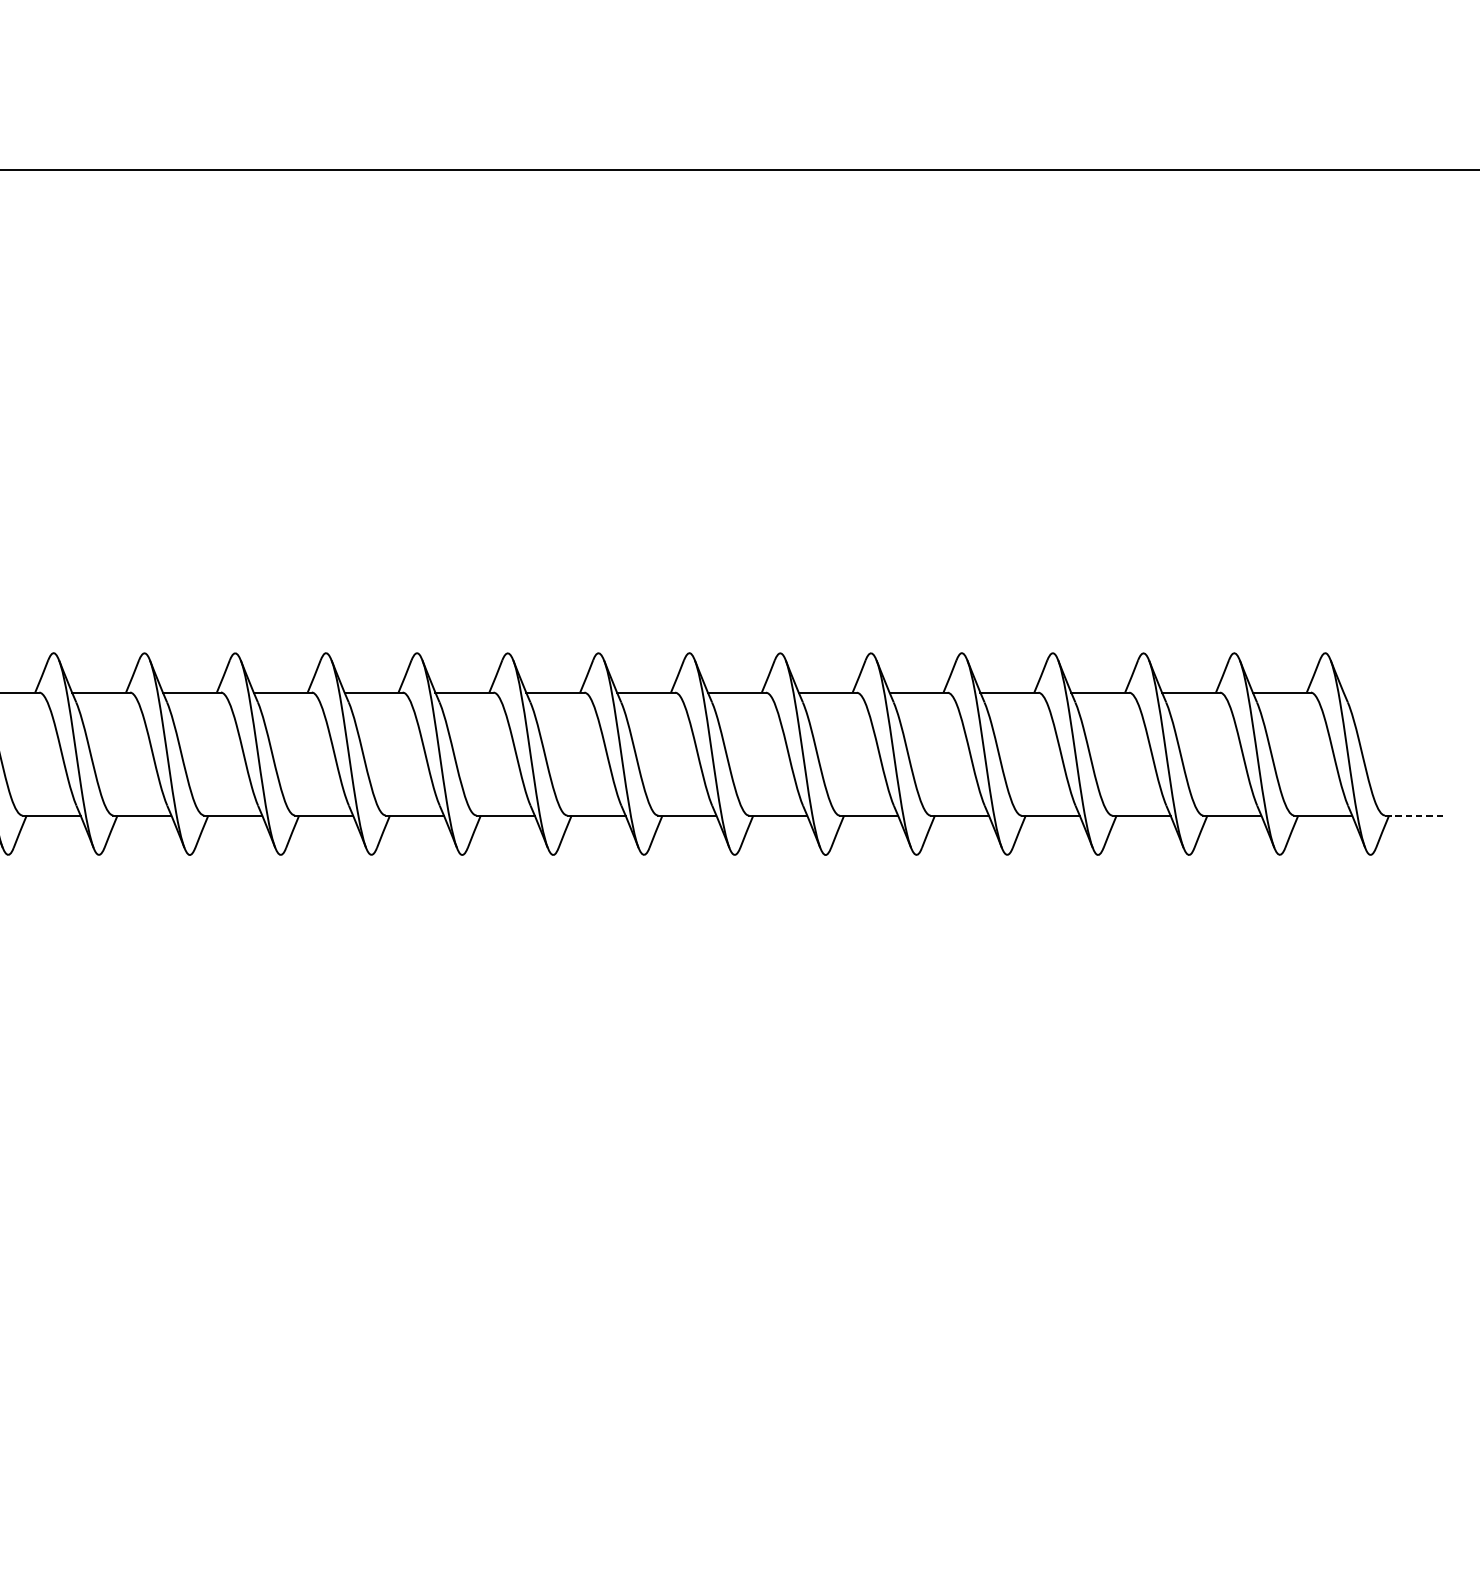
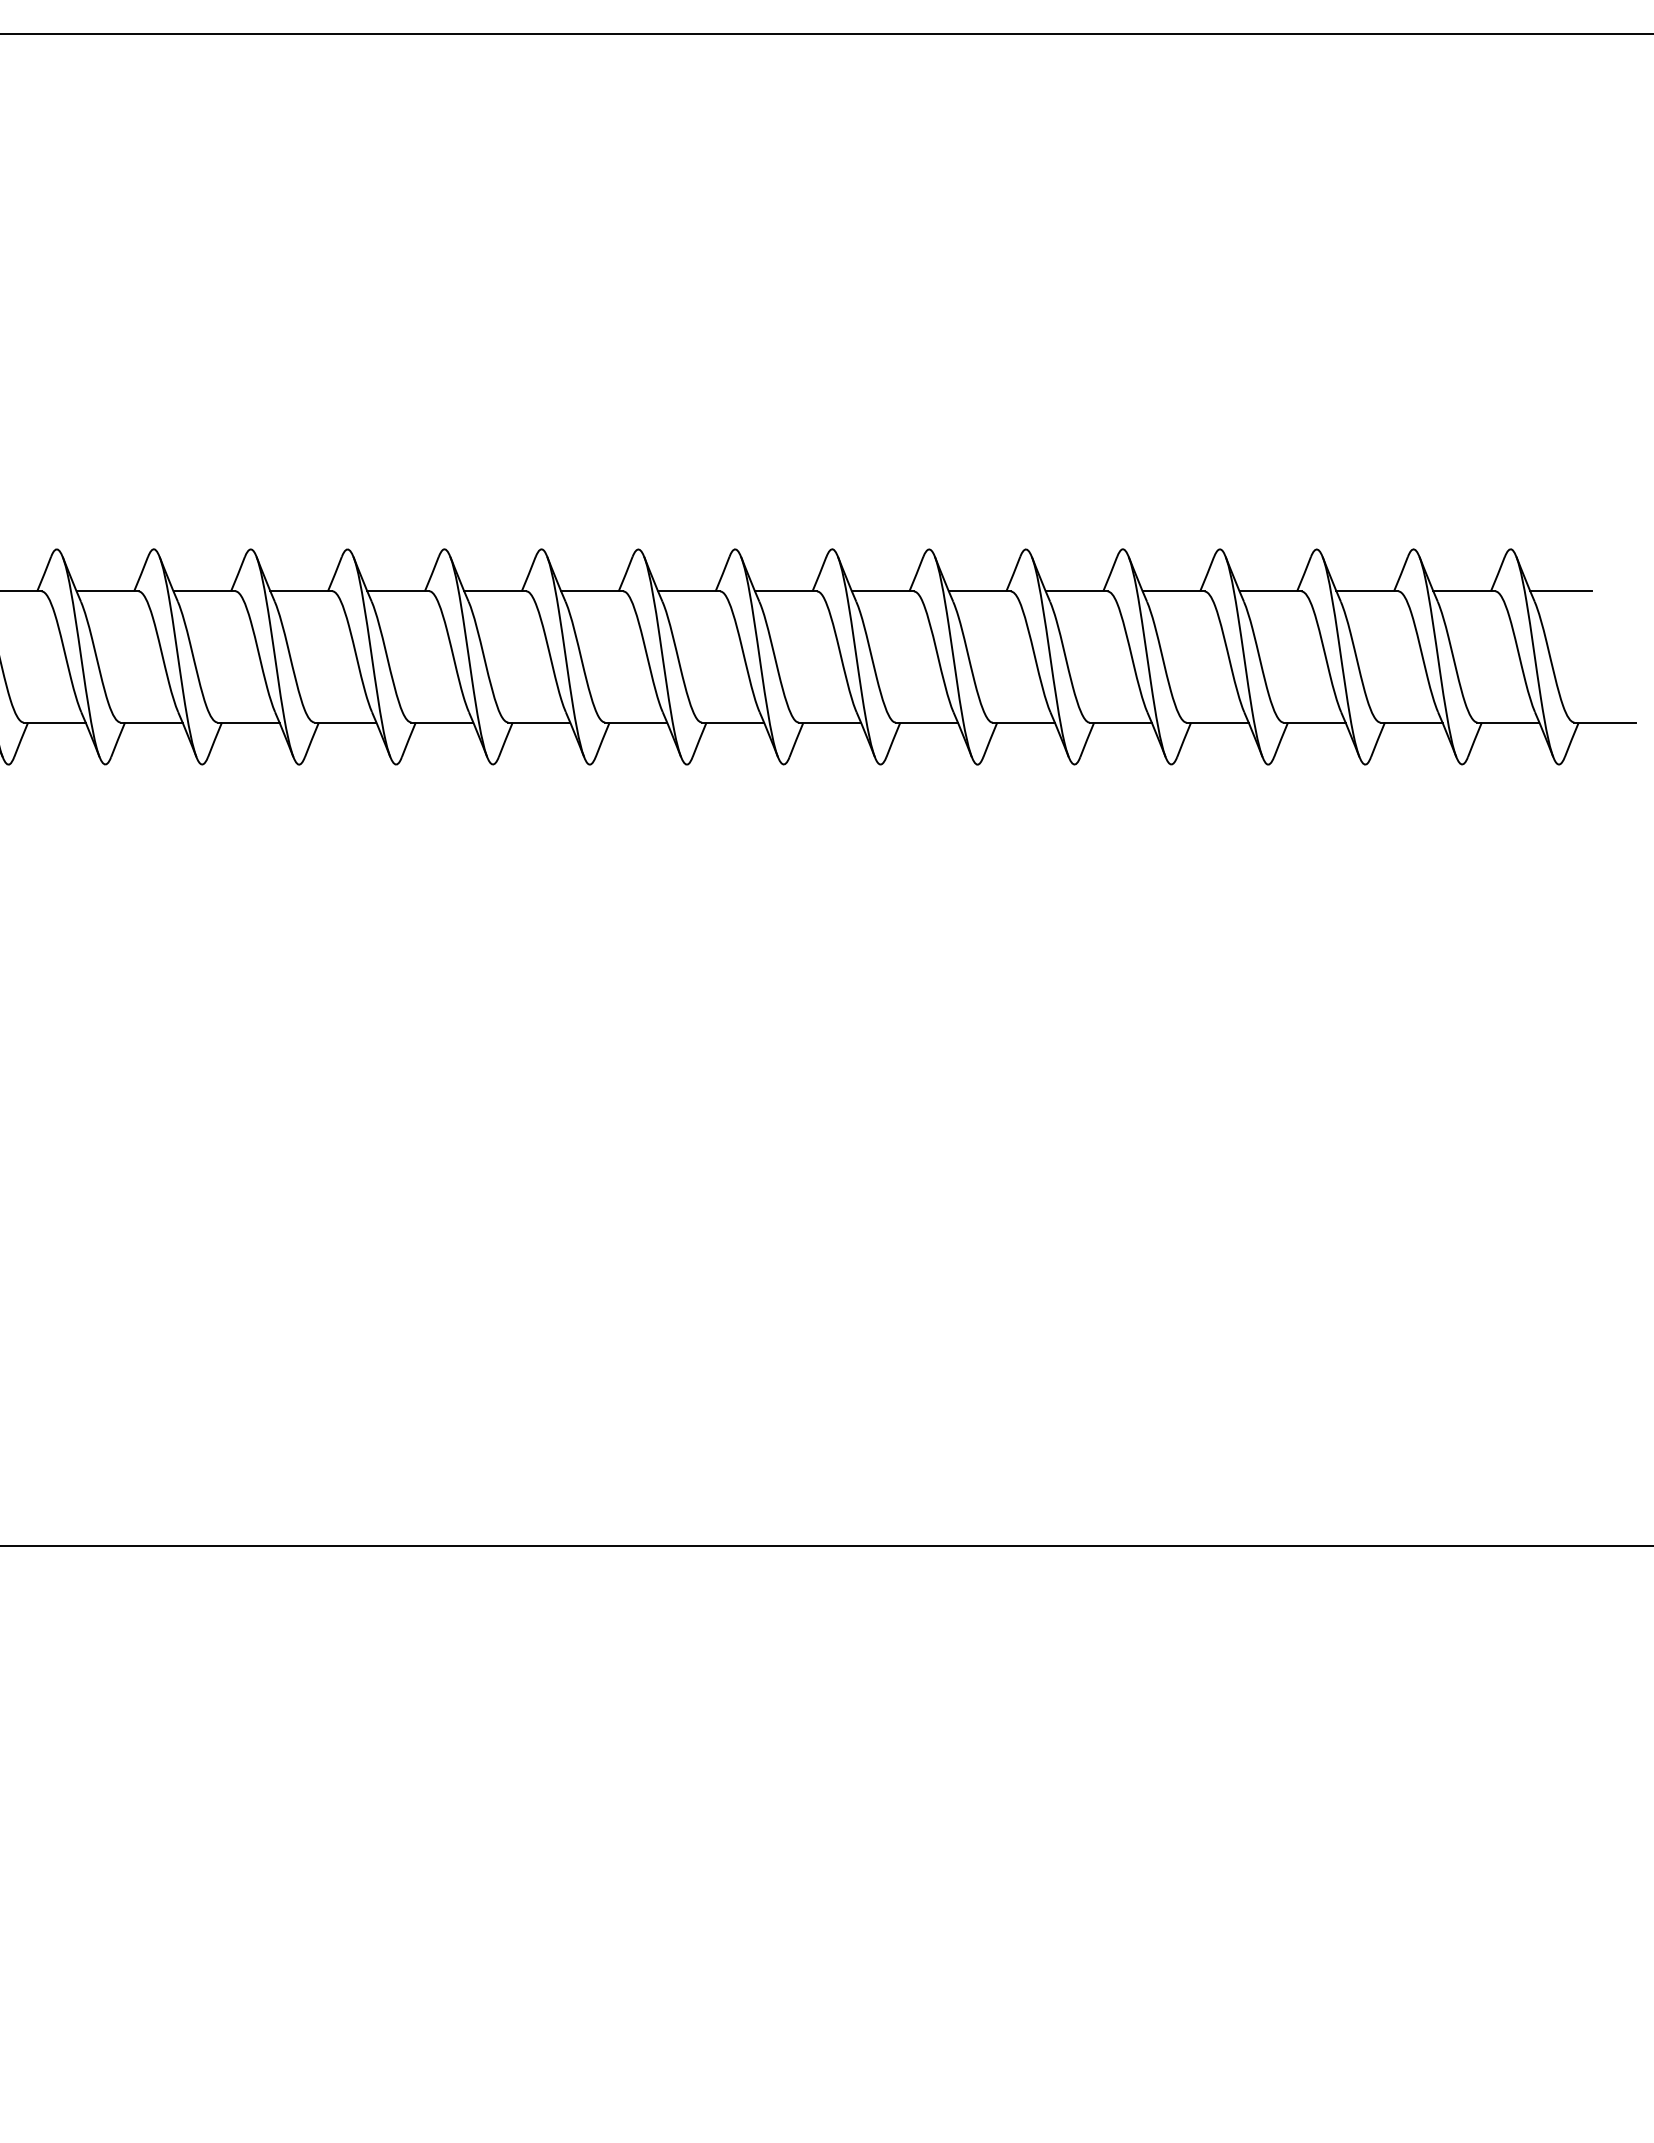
line: (1372, 692) -> (1561, 591), added
line: (1414, 815) -> (1605, 722), dashed -> solid

